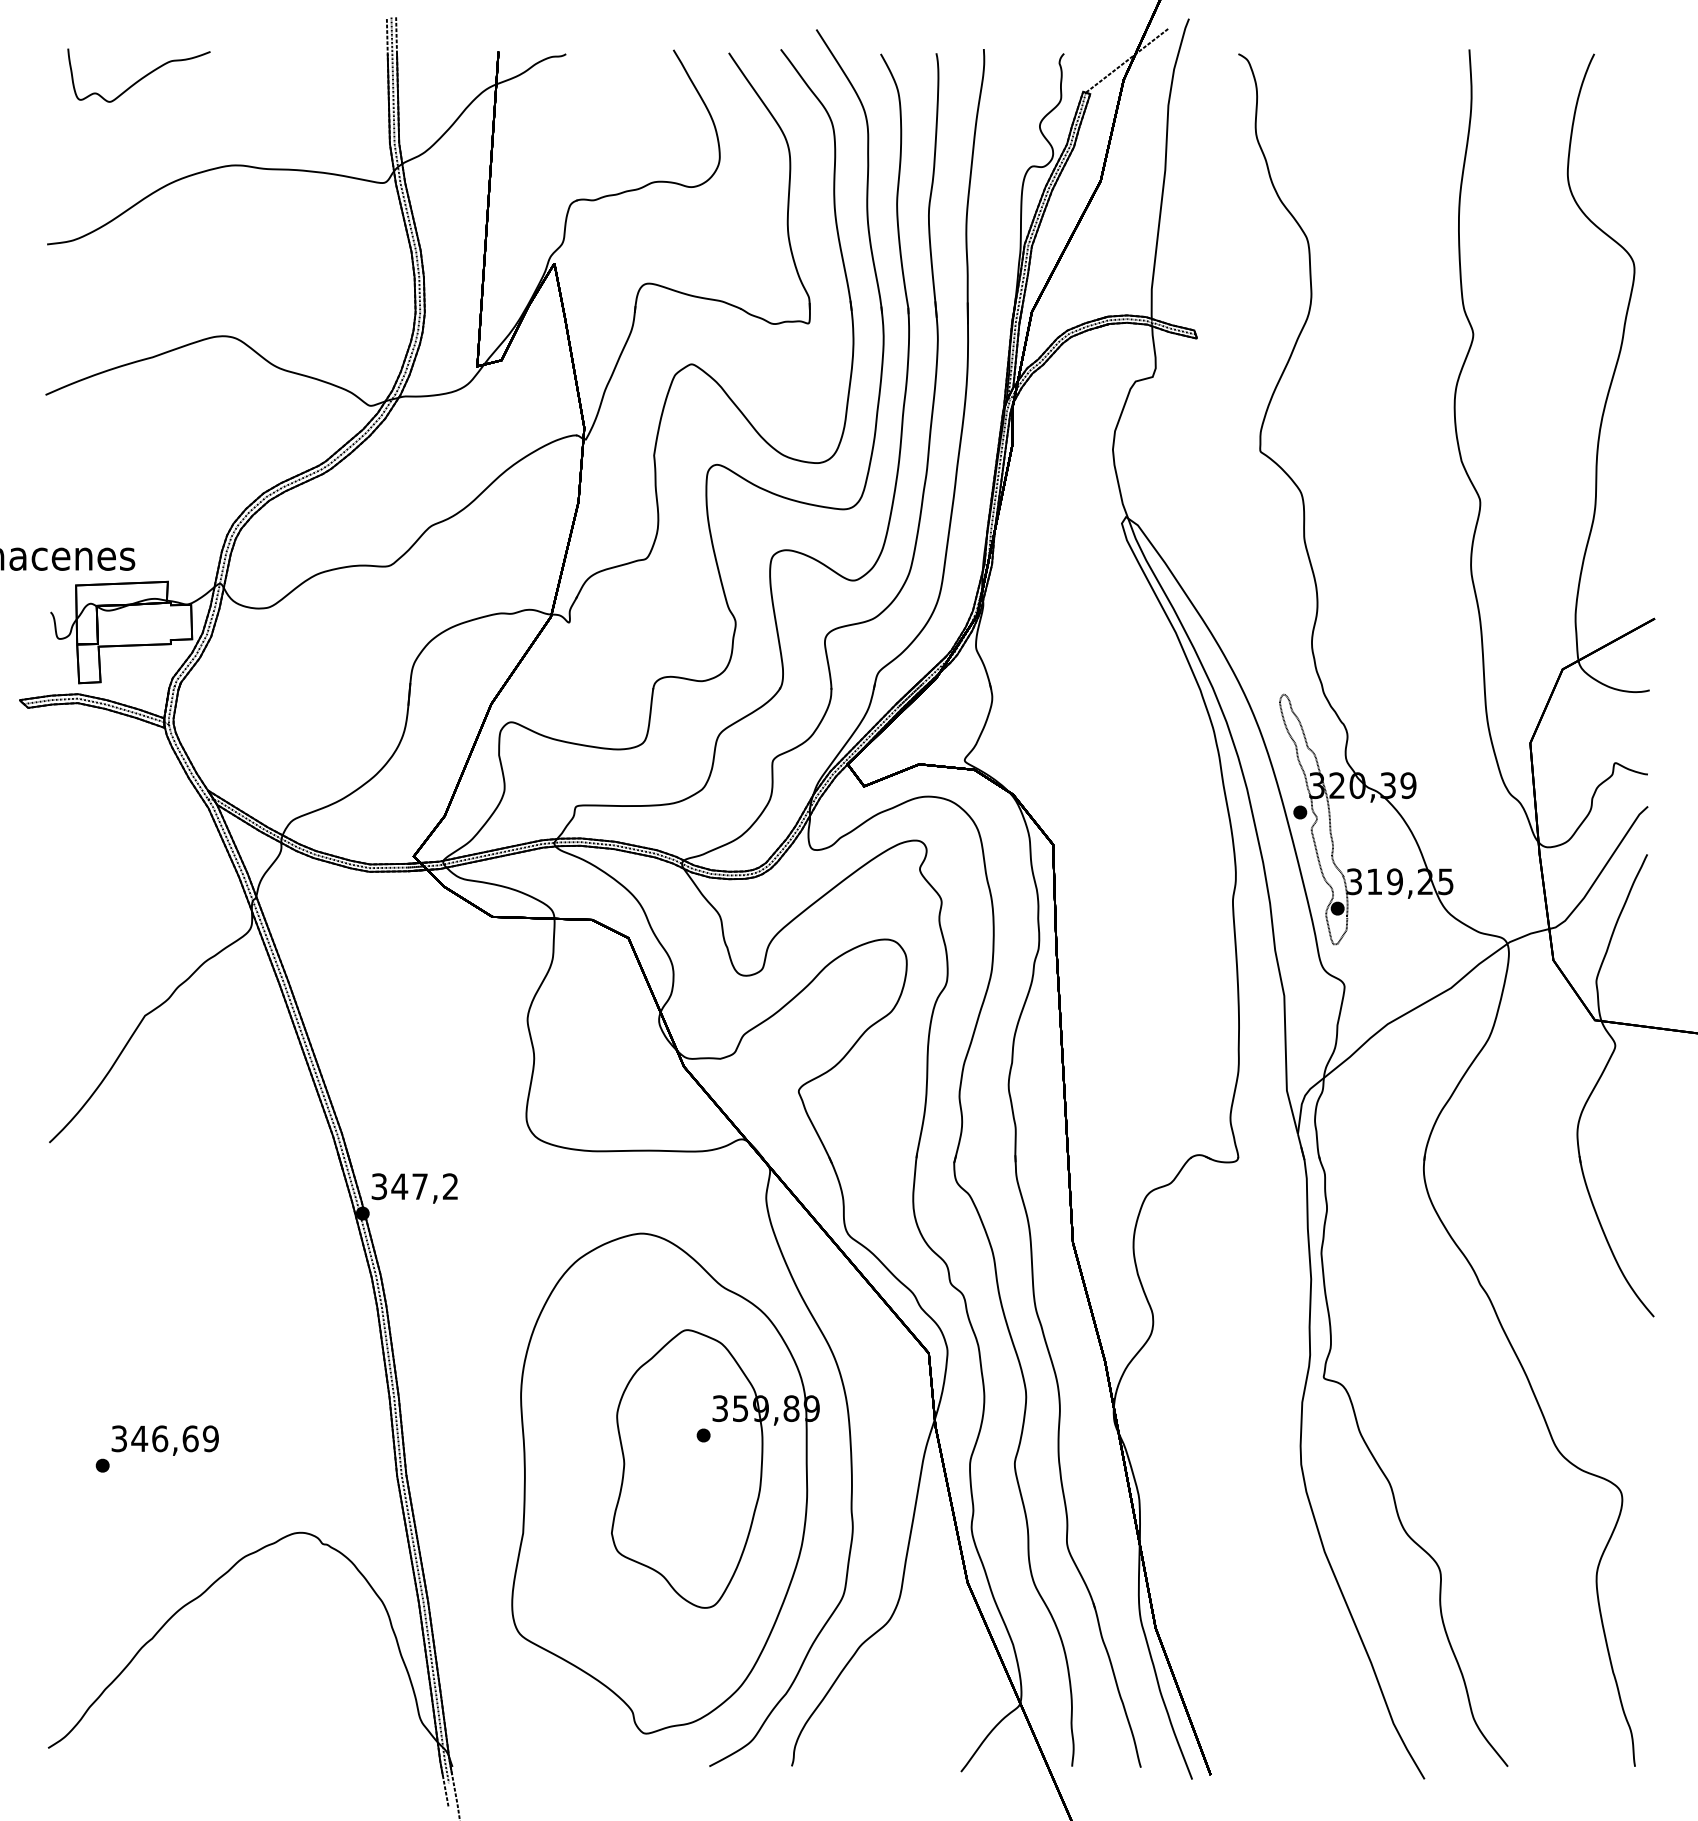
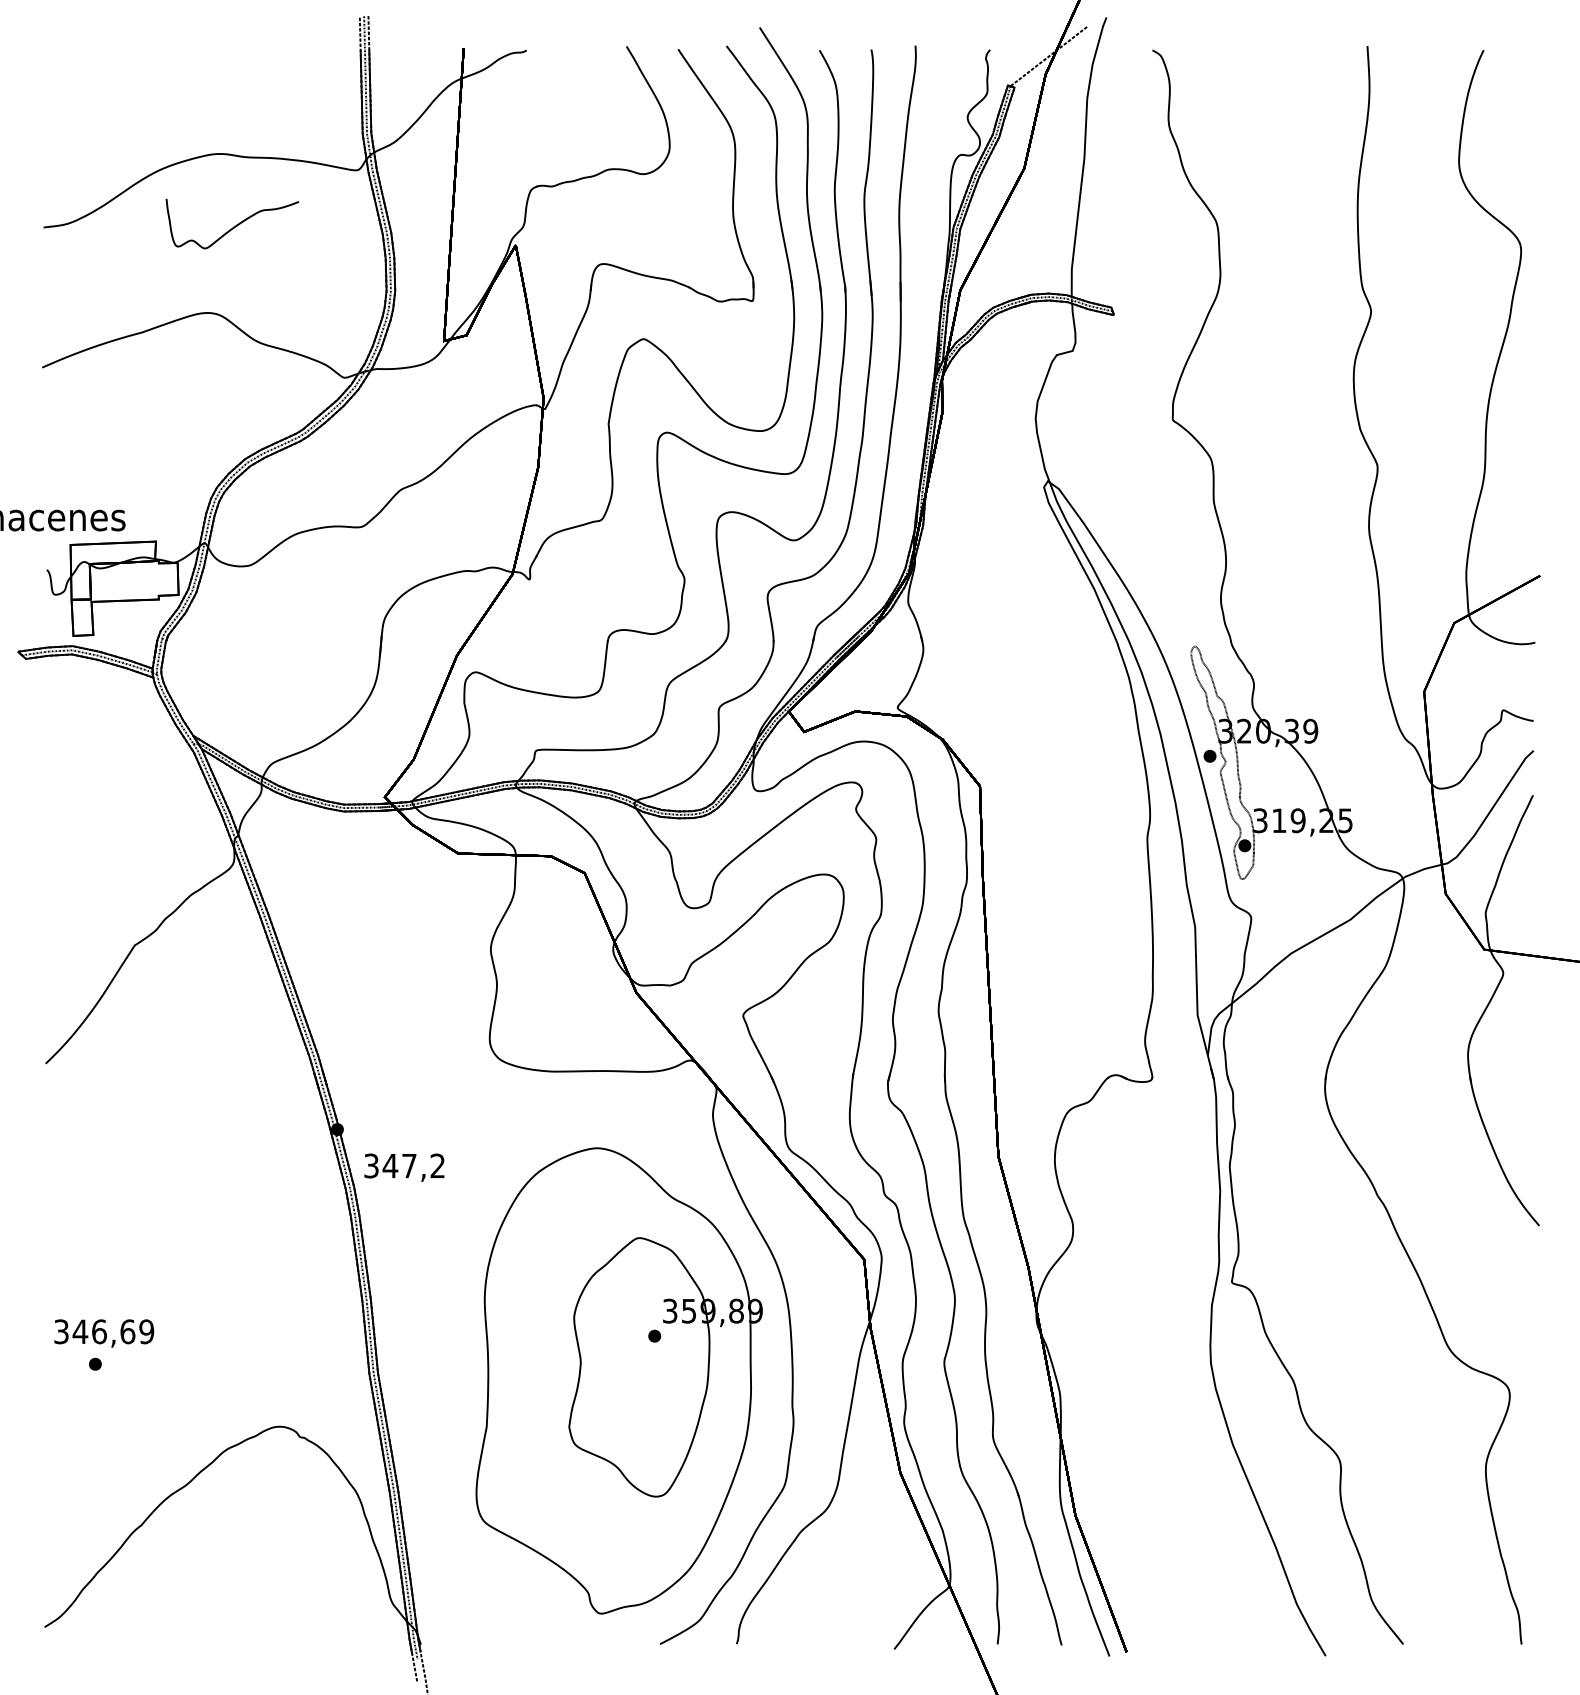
part: (138, 75) -> (231, 223), moved
text: (414, 1188) -> (404, 1167), moved
text: (164, 1440) -> (103, 1333), moved

